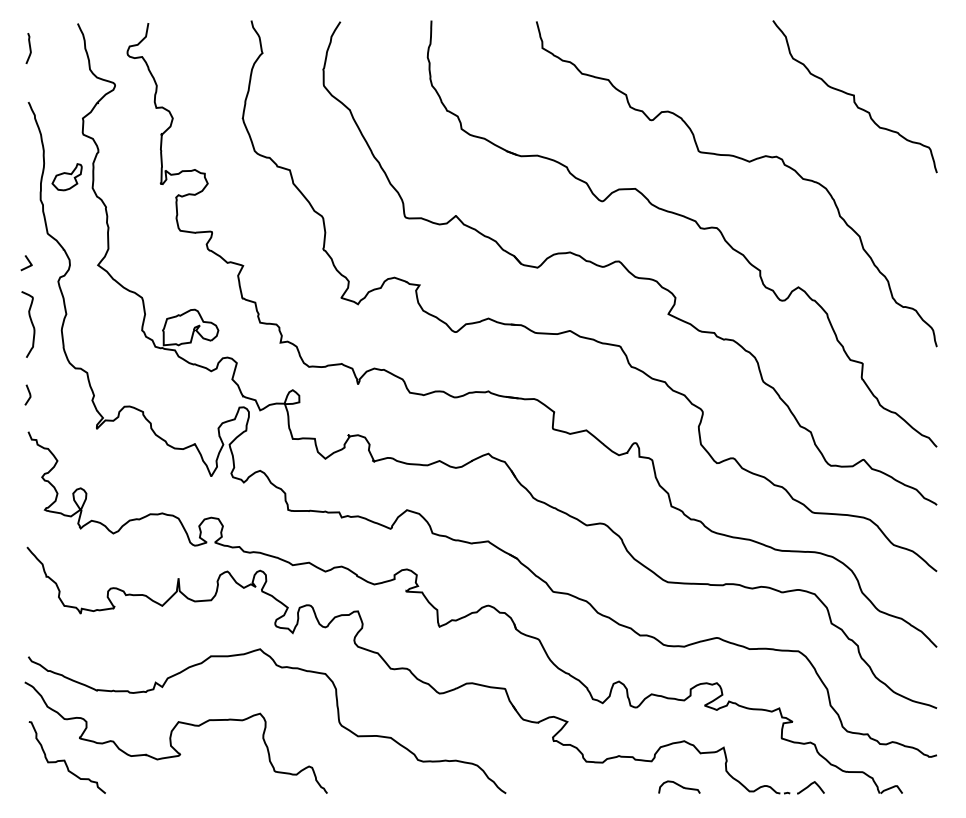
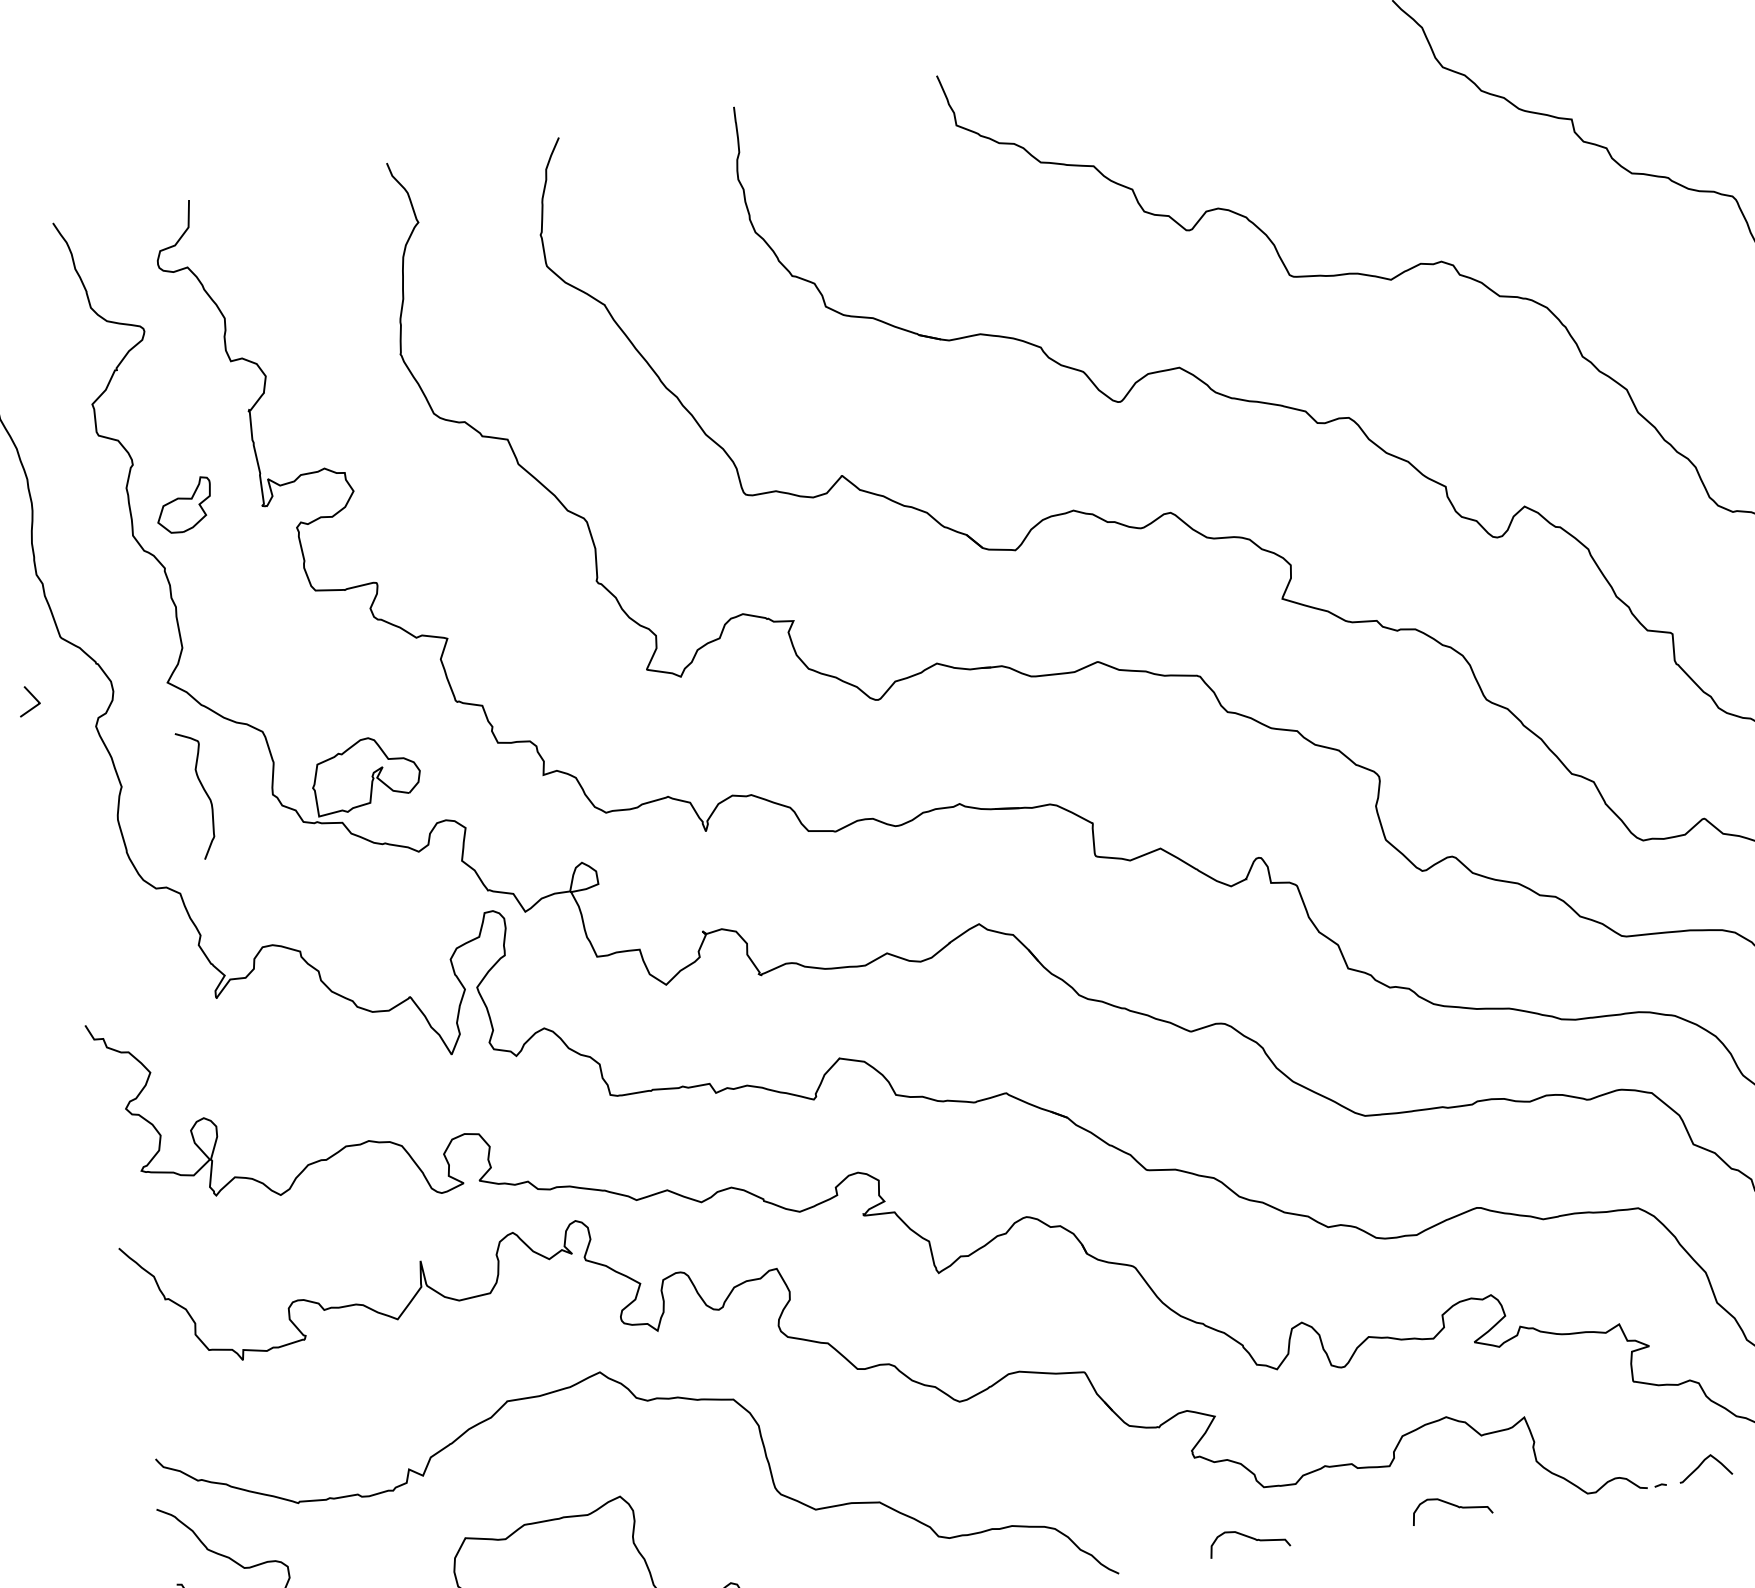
part: (66, 177) -> (183, 506), moved
curve: (31, 324) -> (204, 793), moved
line: (29, 394) -> (75, 953), removed
curve: (574, 786) -> (1248, 1538), added

